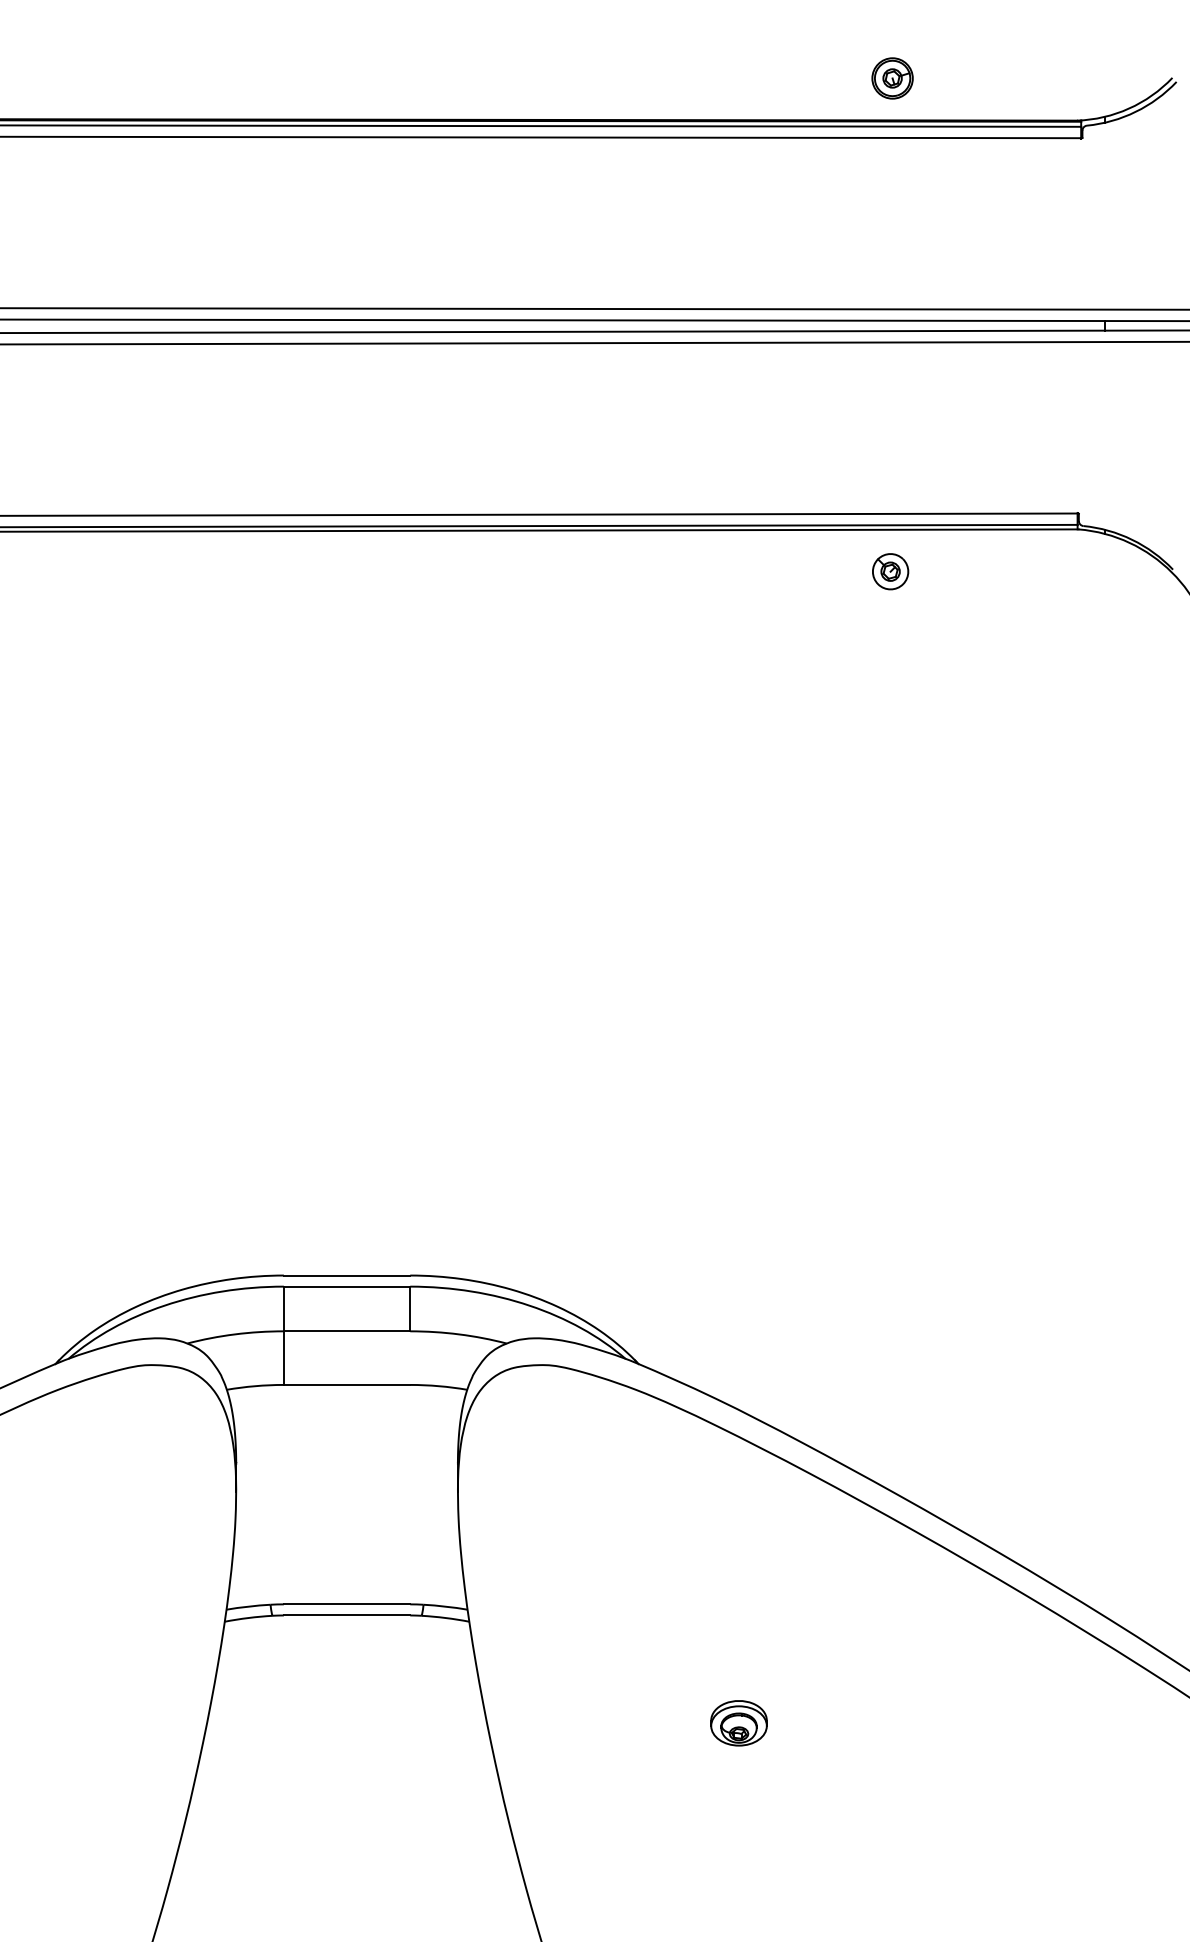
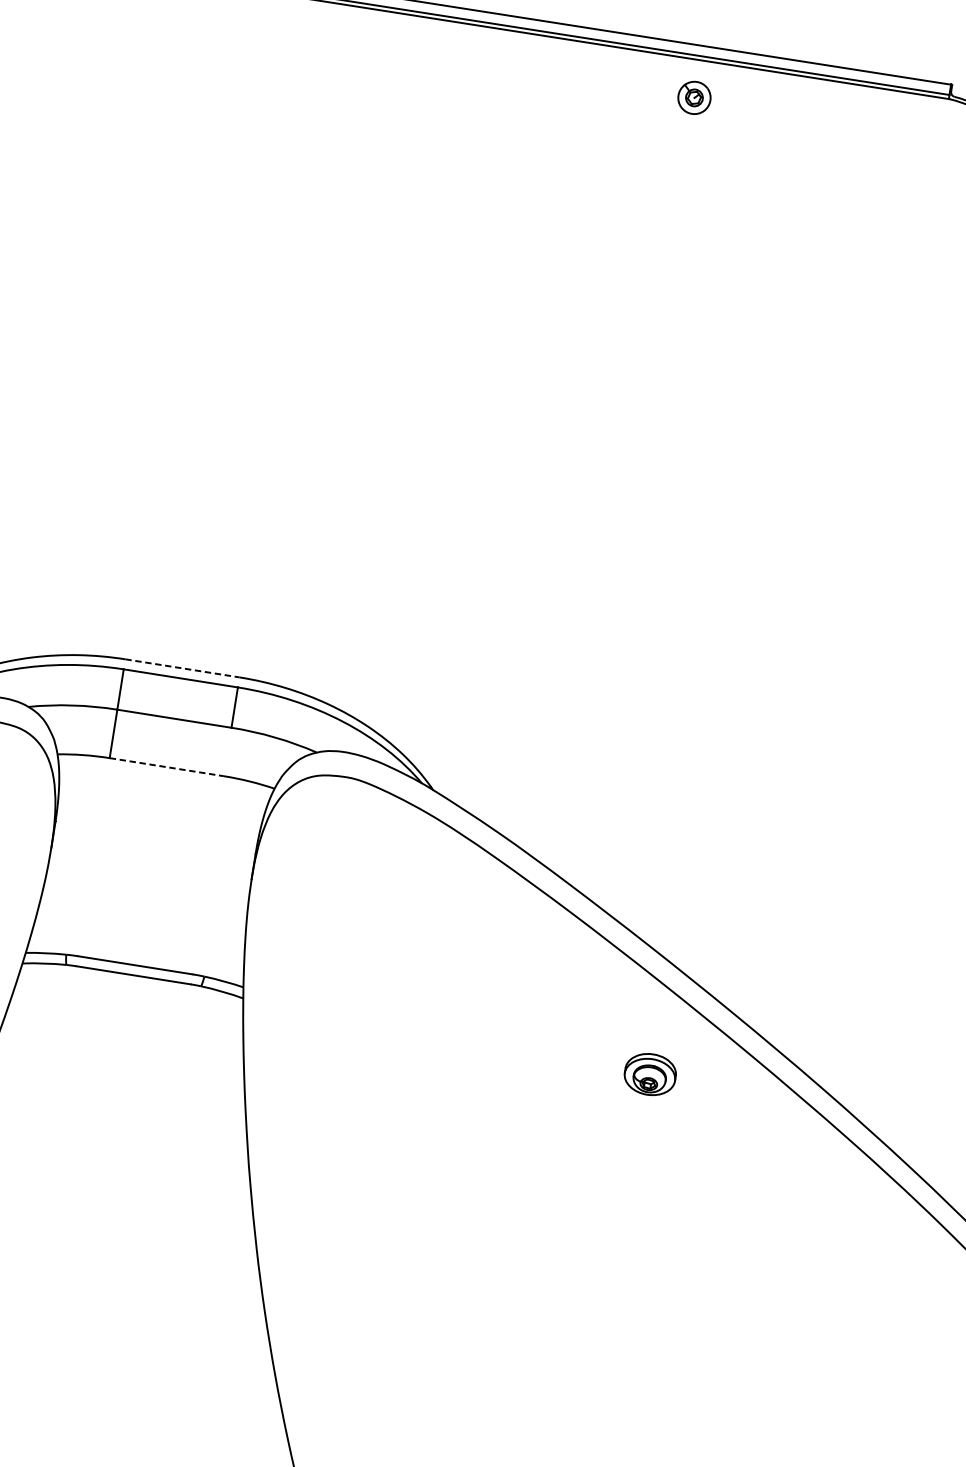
part: (890, 571) -> (694, 97), moved
line: (347, 1275) -> (182, 668), solid -> dashed
line: (347, 1384) -> (167, 766), solid -> dashed
part: (738, 1723) -> (649, 1074), moved

